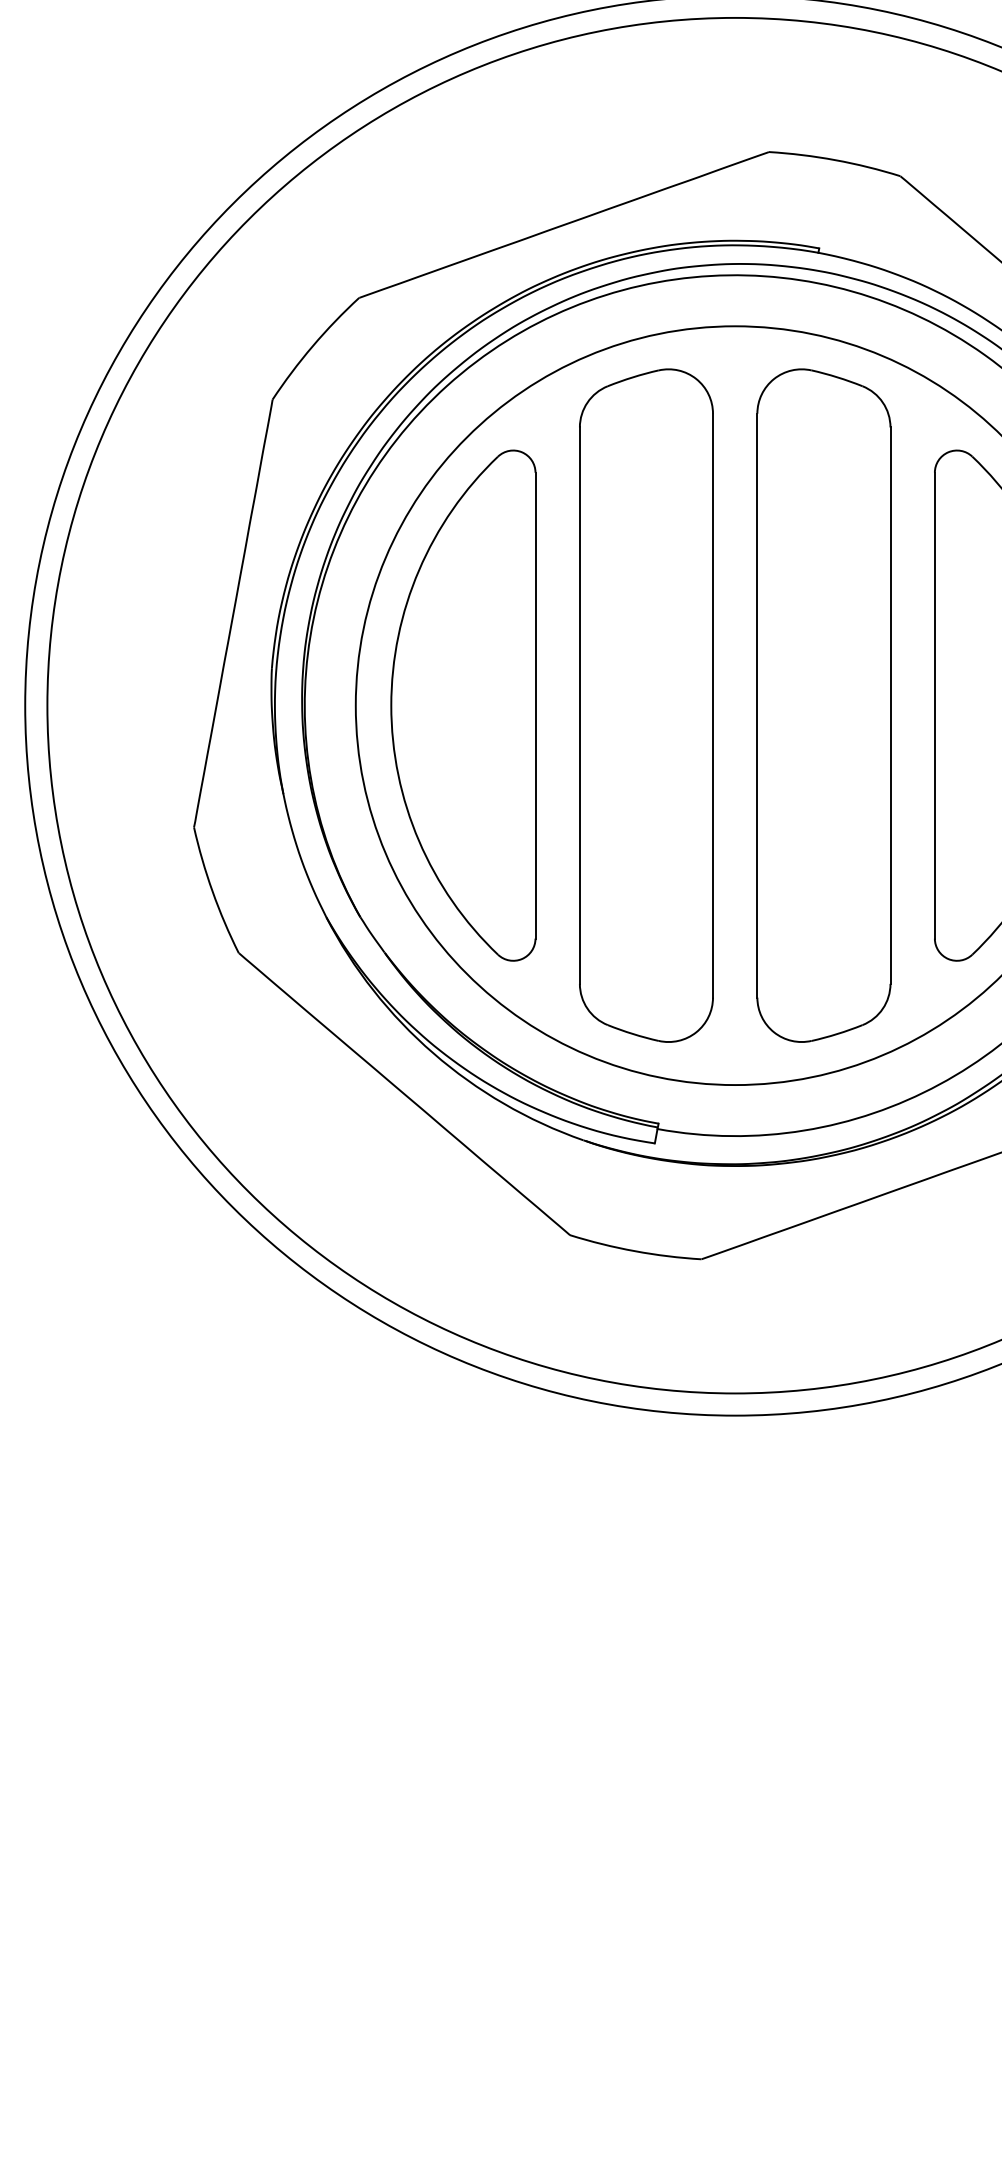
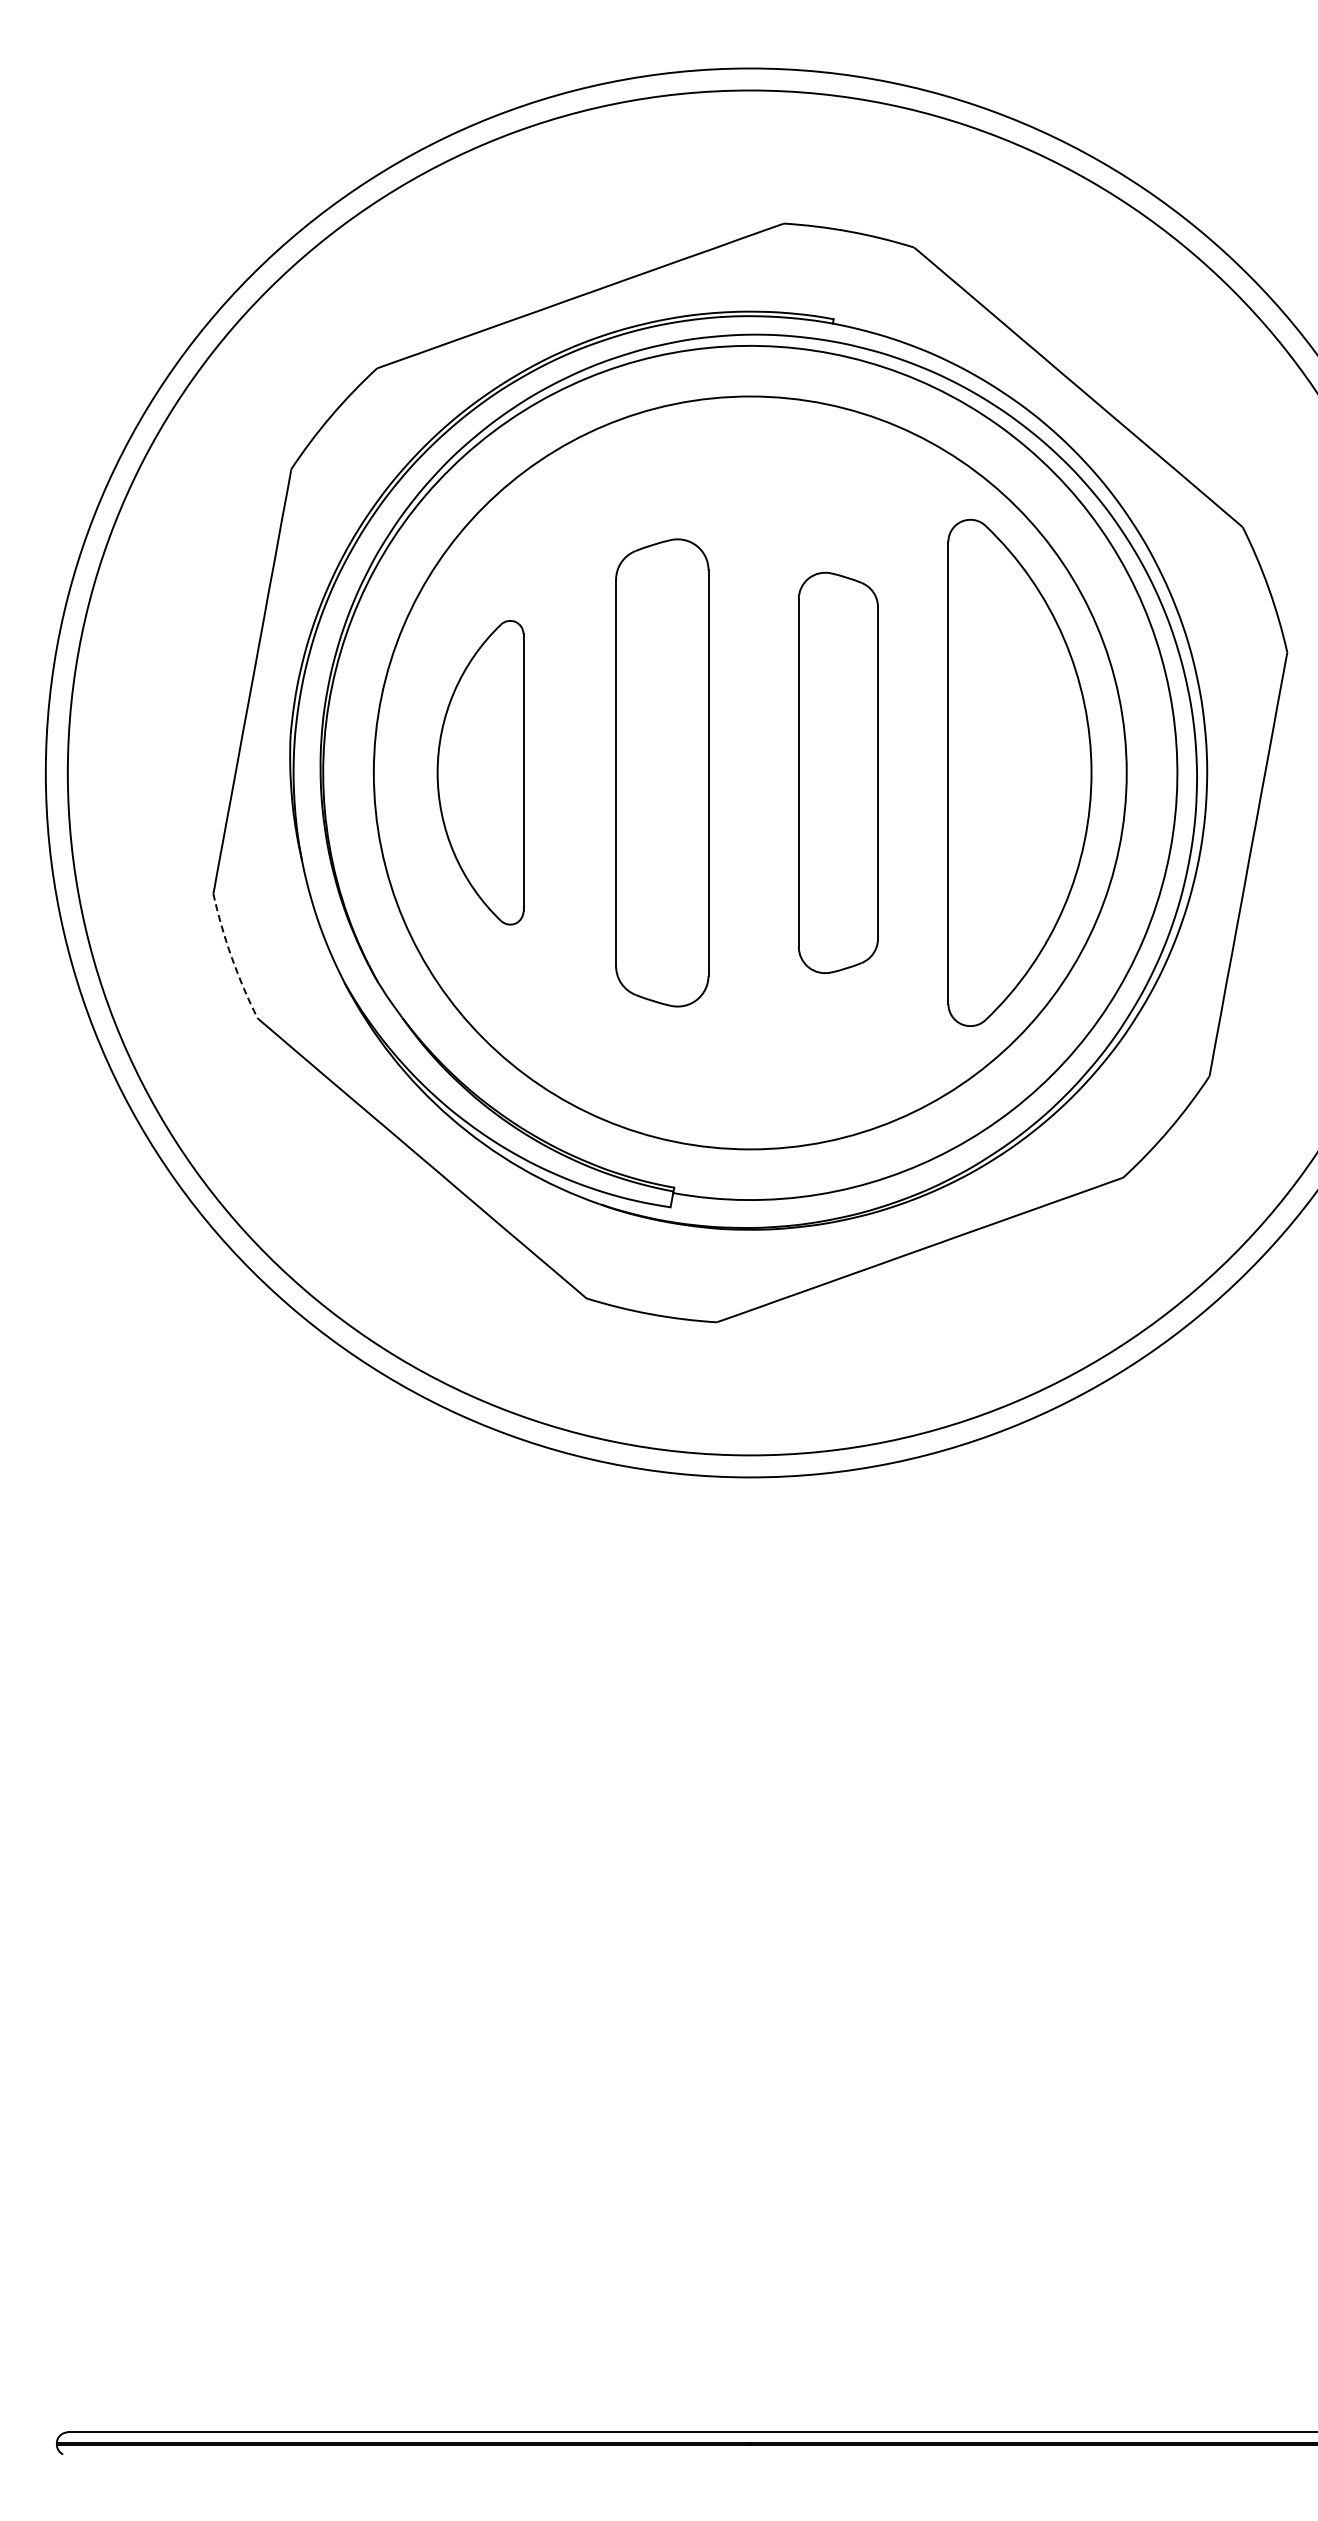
part: (463, 705) -> (480, 772), size x0.6
part: (646, 705) -> (662, 772), size x0.7
part: (824, 705) -> (838, 772), size x0.6
arc: (212, 891) -> (231, 957), solid -> dashed

